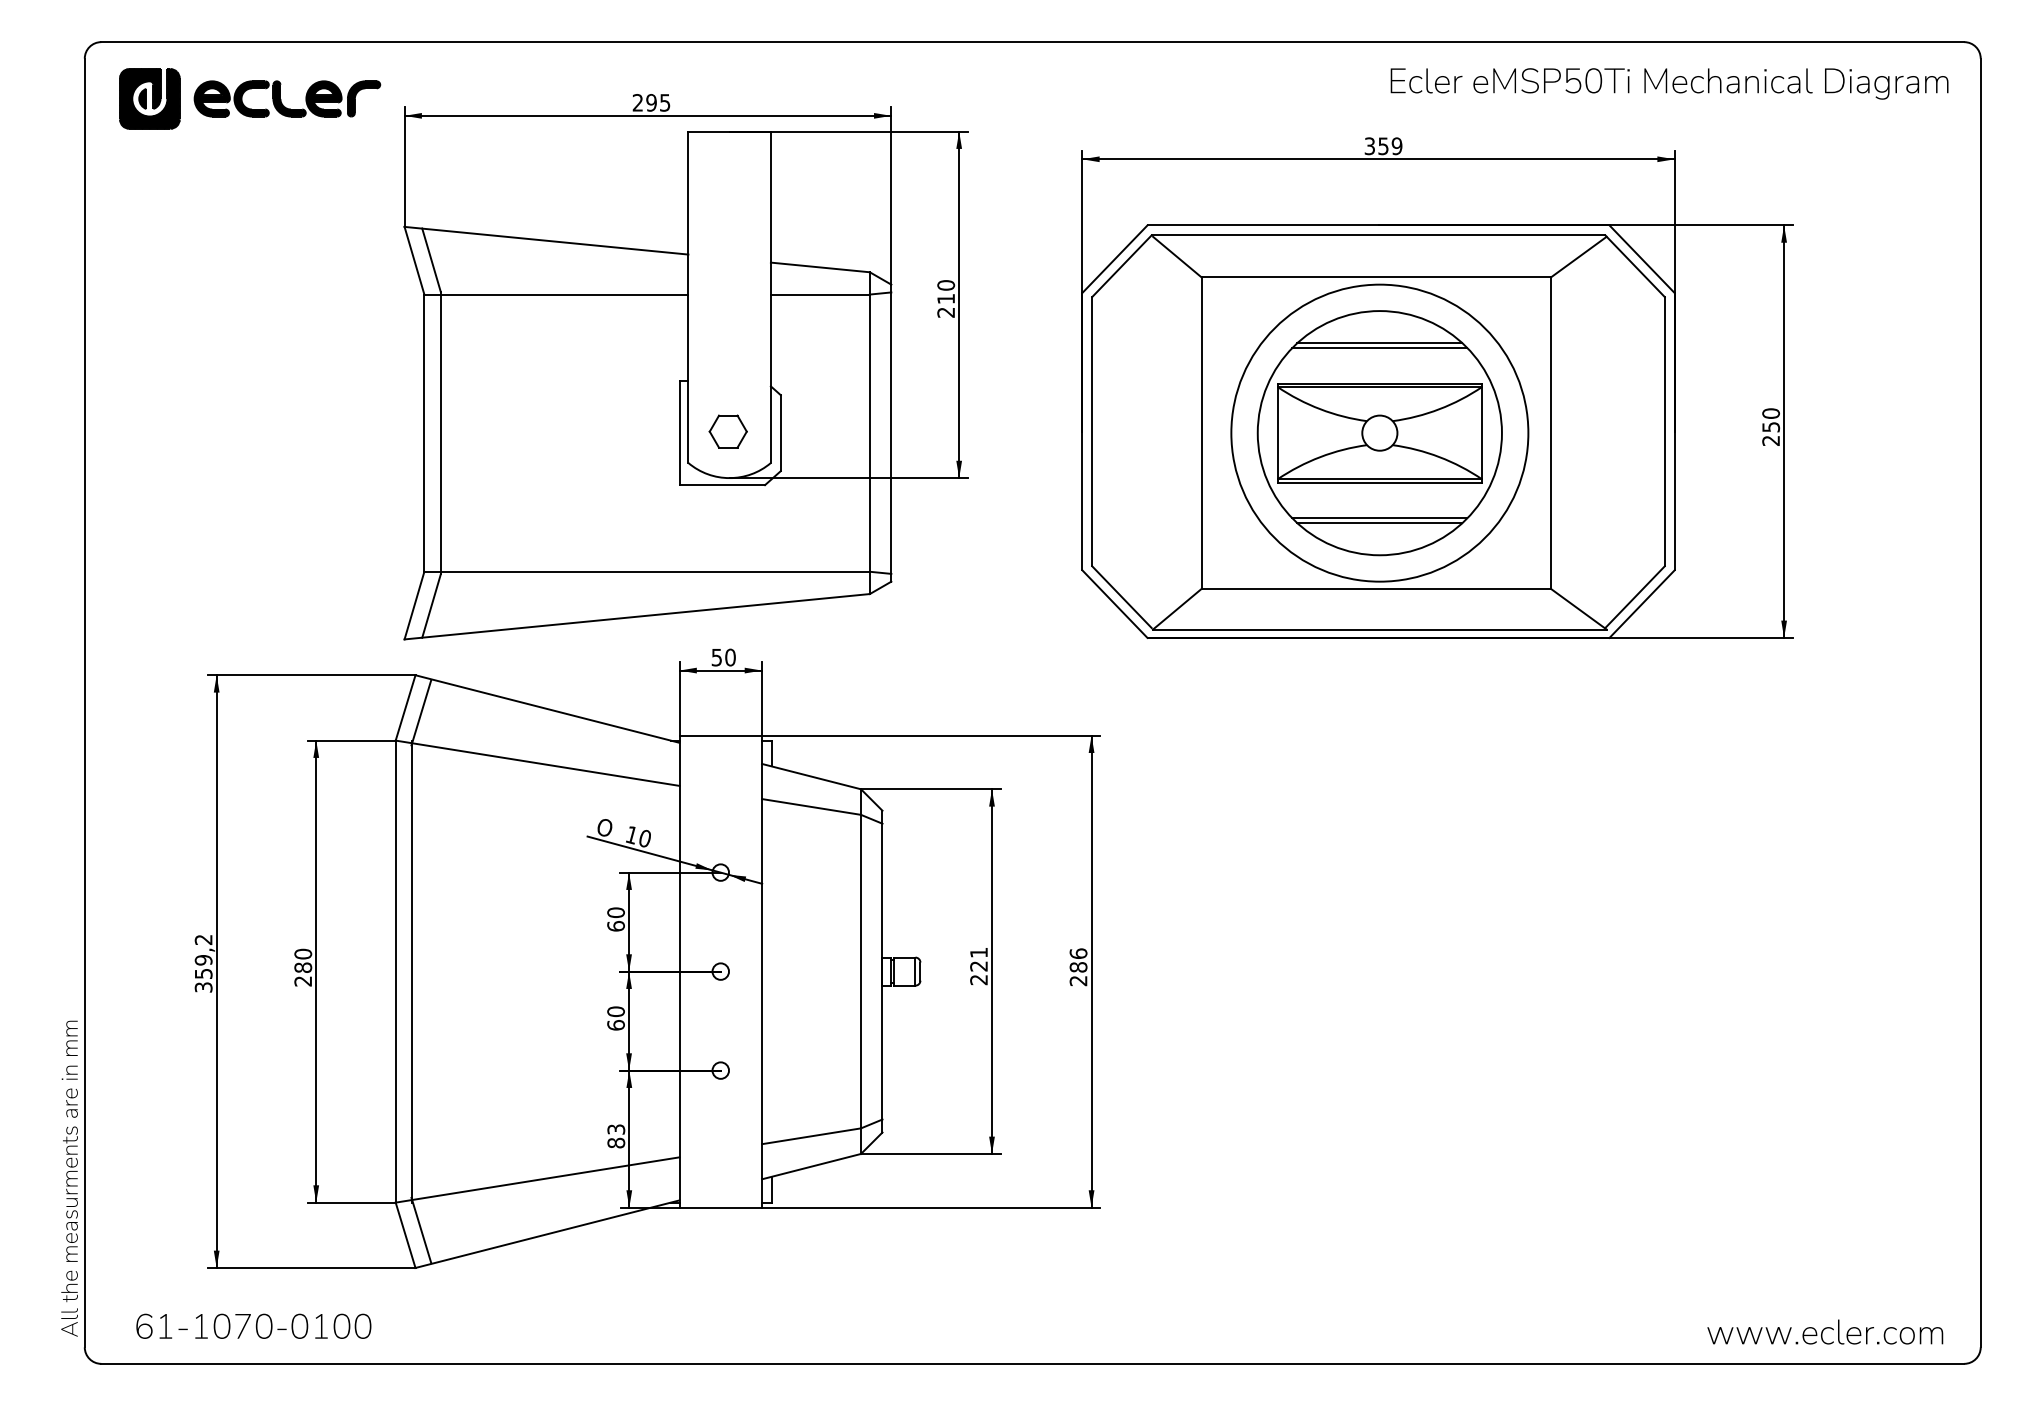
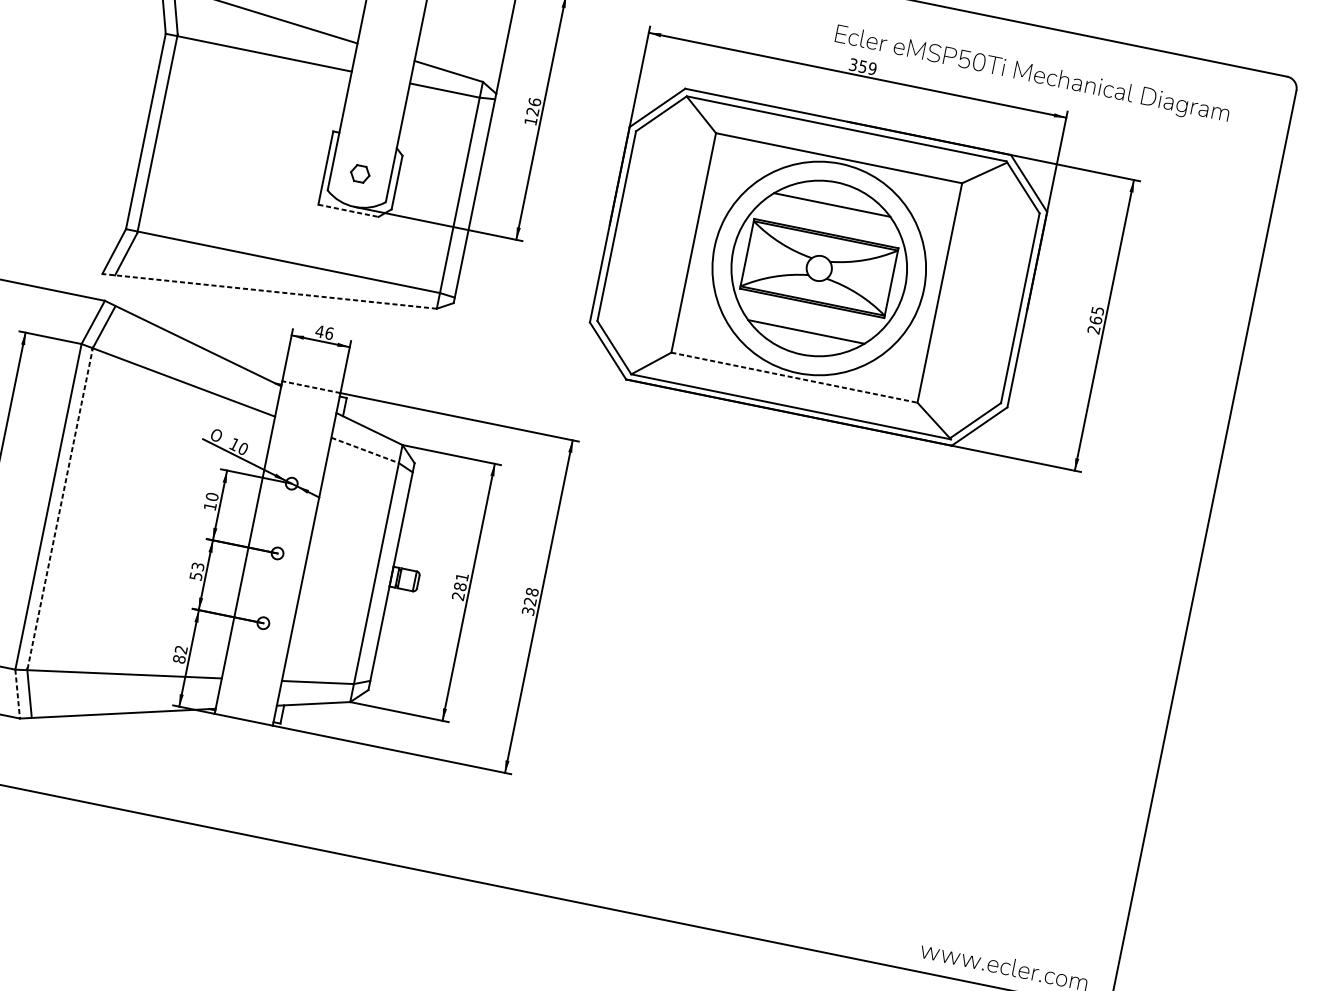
text: (1669, 83) -> (1032, 75), moved
text: (945, 298) -> (532, 111), 210 -> 126
line: (1379, 348) -> (831, 208), removed
text: (1771, 420) -> (1097, 315), 250 -> 265
part: (727, 431) -> (359, 173), size x0.7
line: (722, 485) -> (348, 211), solid -> dashed
line: (1379, 518) -> (806, 328), removed
line: (1376, 588) -> (794, 377), solid -> dashed
line: (637, 616) -> (269, 291), solid -> dashed
text: (723, 657) -> (324, 332), 50 -> 46
line: (720, 735) -> (311, 387), solid -> dashed
line: (812, 807) -> (365, 450), solid -> dashed
text: (615, 926) -> (209, 506), 60 -> 10
text: (978, 966) -> (459, 586), 221 -> 281
text: (1078, 967) -> (530, 601), 286 -> 328
line: (412, 972) -> (60, 509), solid -> dashed
text: (615, 1018) -> (196, 571), 60 -> 53
text: (616, 1129) -> (181, 649), 83 -> 82
line: (405, 1235) -> (17, 694), solid -> dashed

